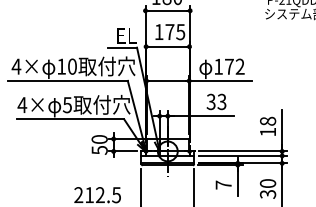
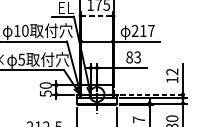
line: (167, 46) -> (96, 15), solid -> dashed
text: (229, 66) -> (143, 30), 172 -> 217
text: (210, 101) -> (129, 57), 33 -> 83
text: (268, 120) -> (172, 71), 18 -> 12
line: (243, 151) -> (153, 94), solid -> dashed

